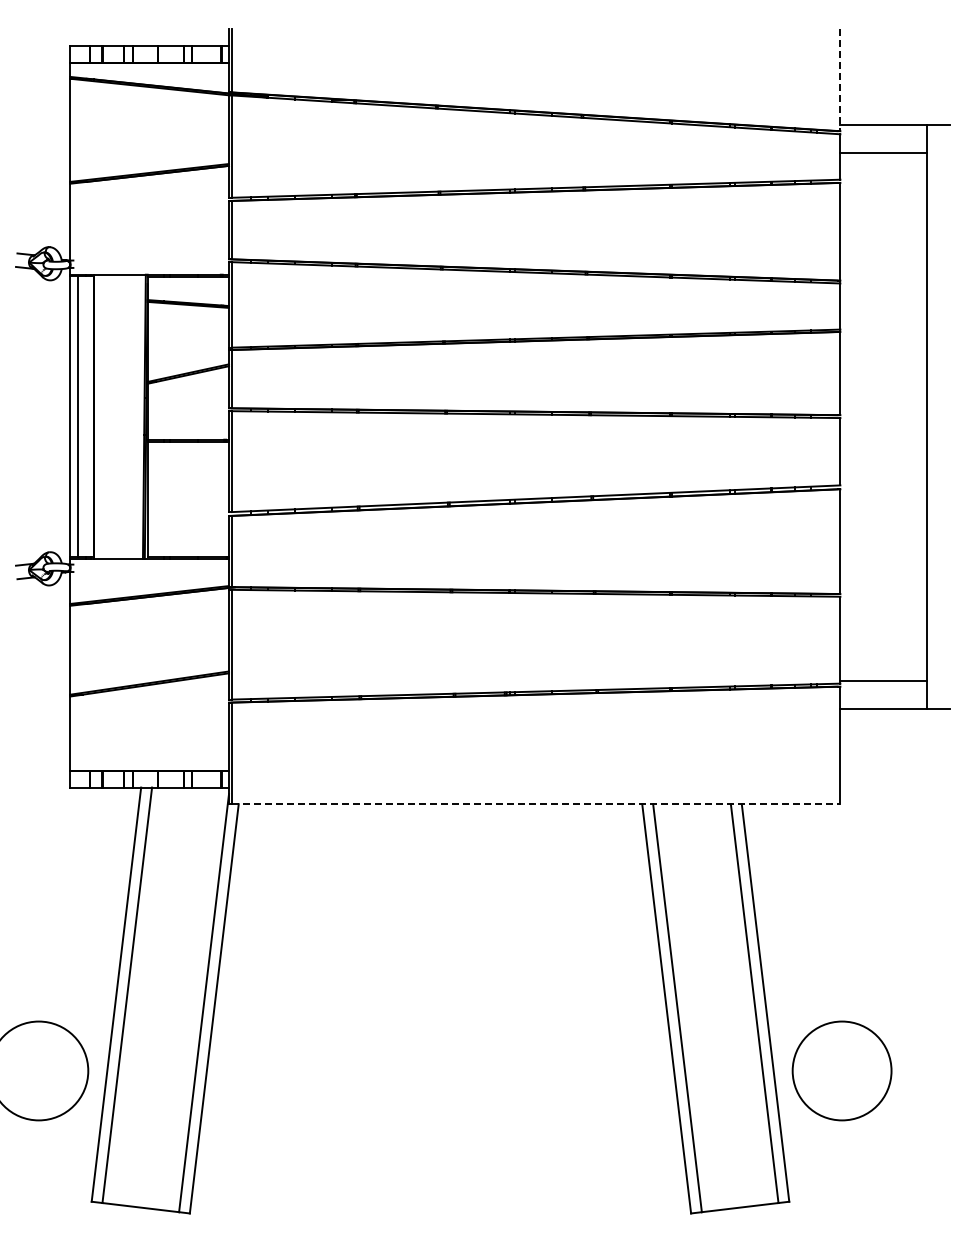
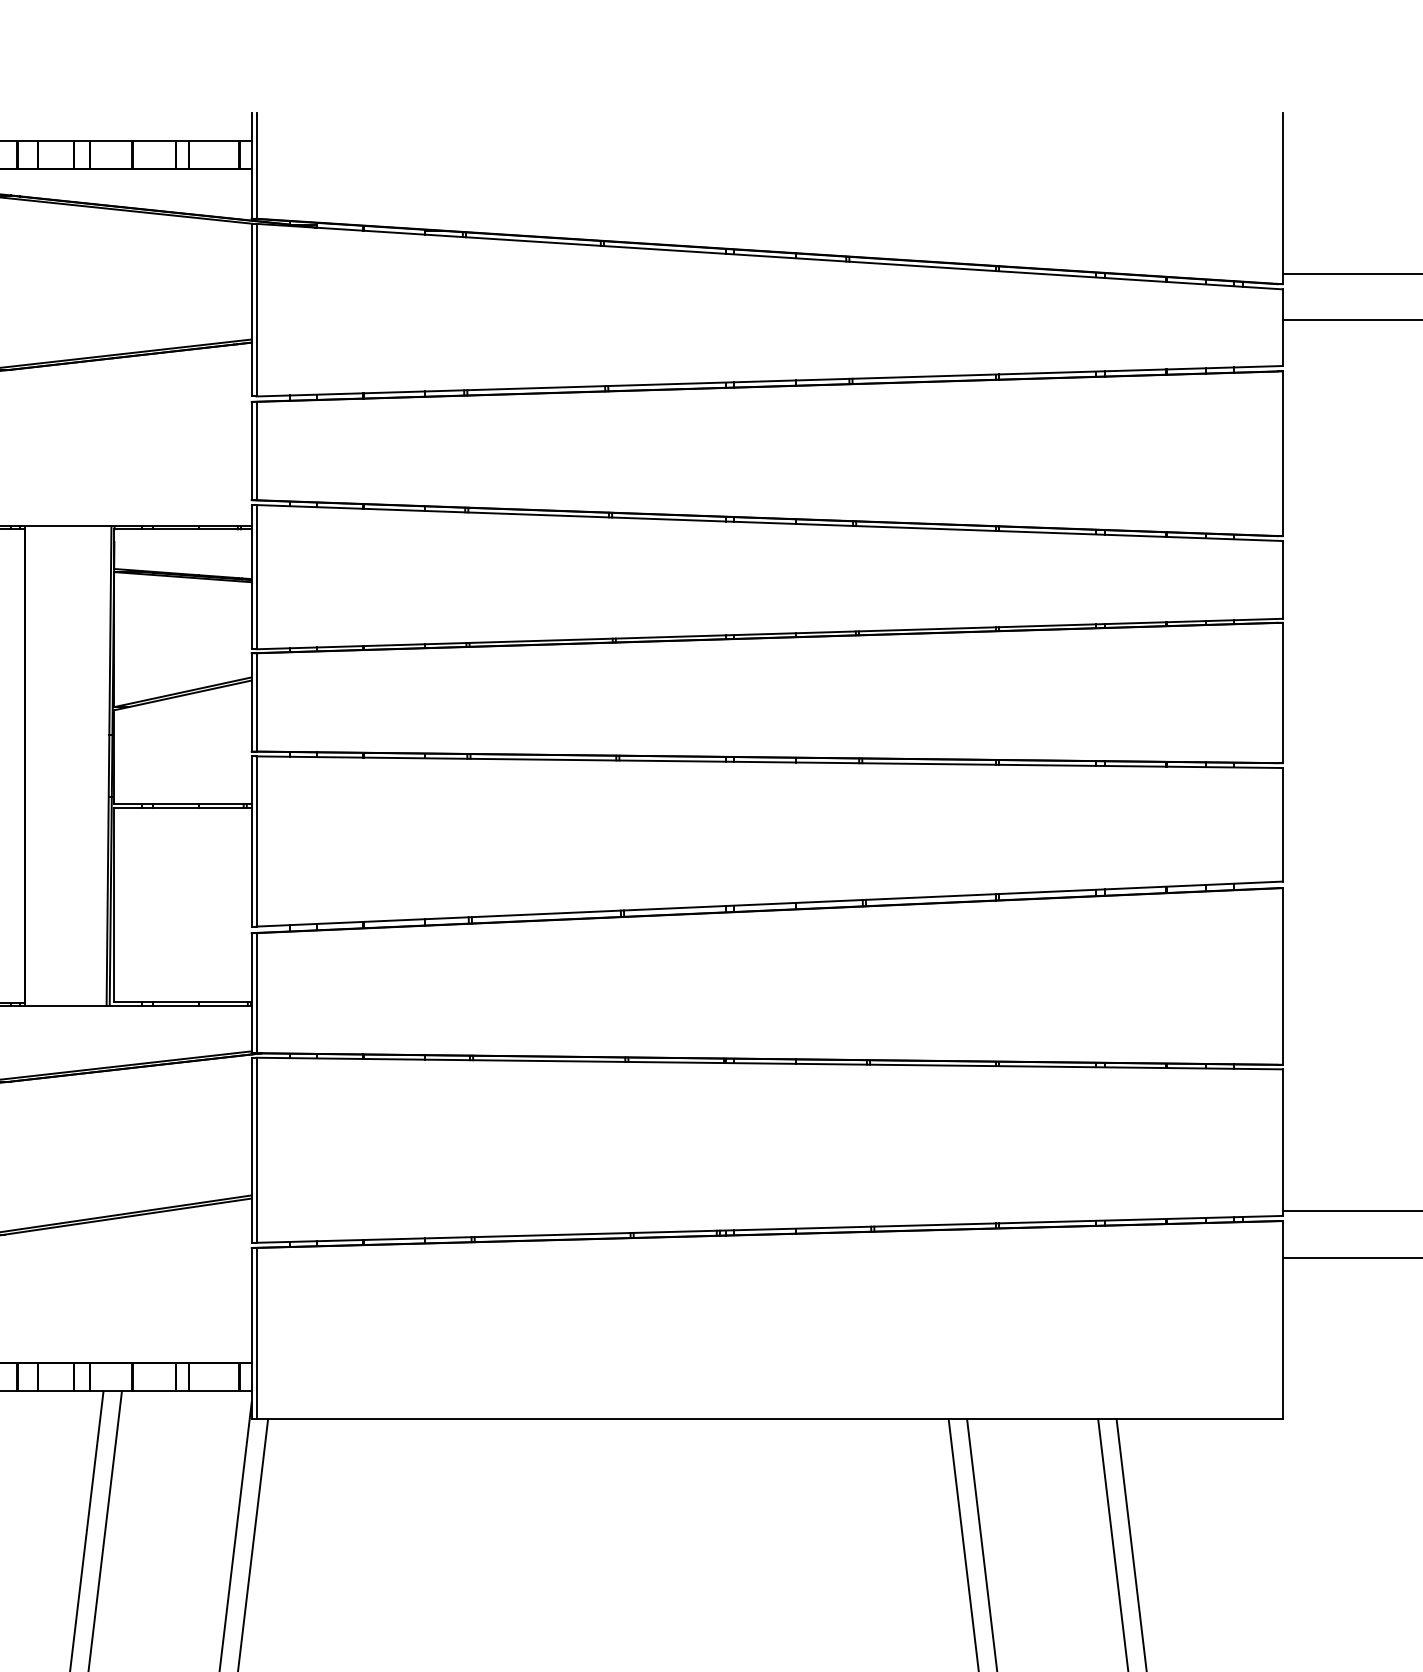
line: (840, 80) -> (1283, 198), dashed -> solid
line: (536, 804) -> (770, 1419), dashed -> solid

